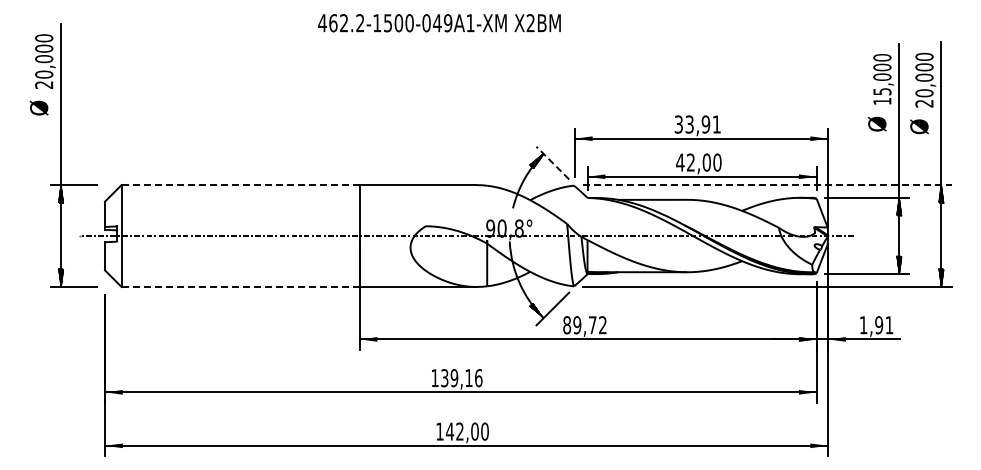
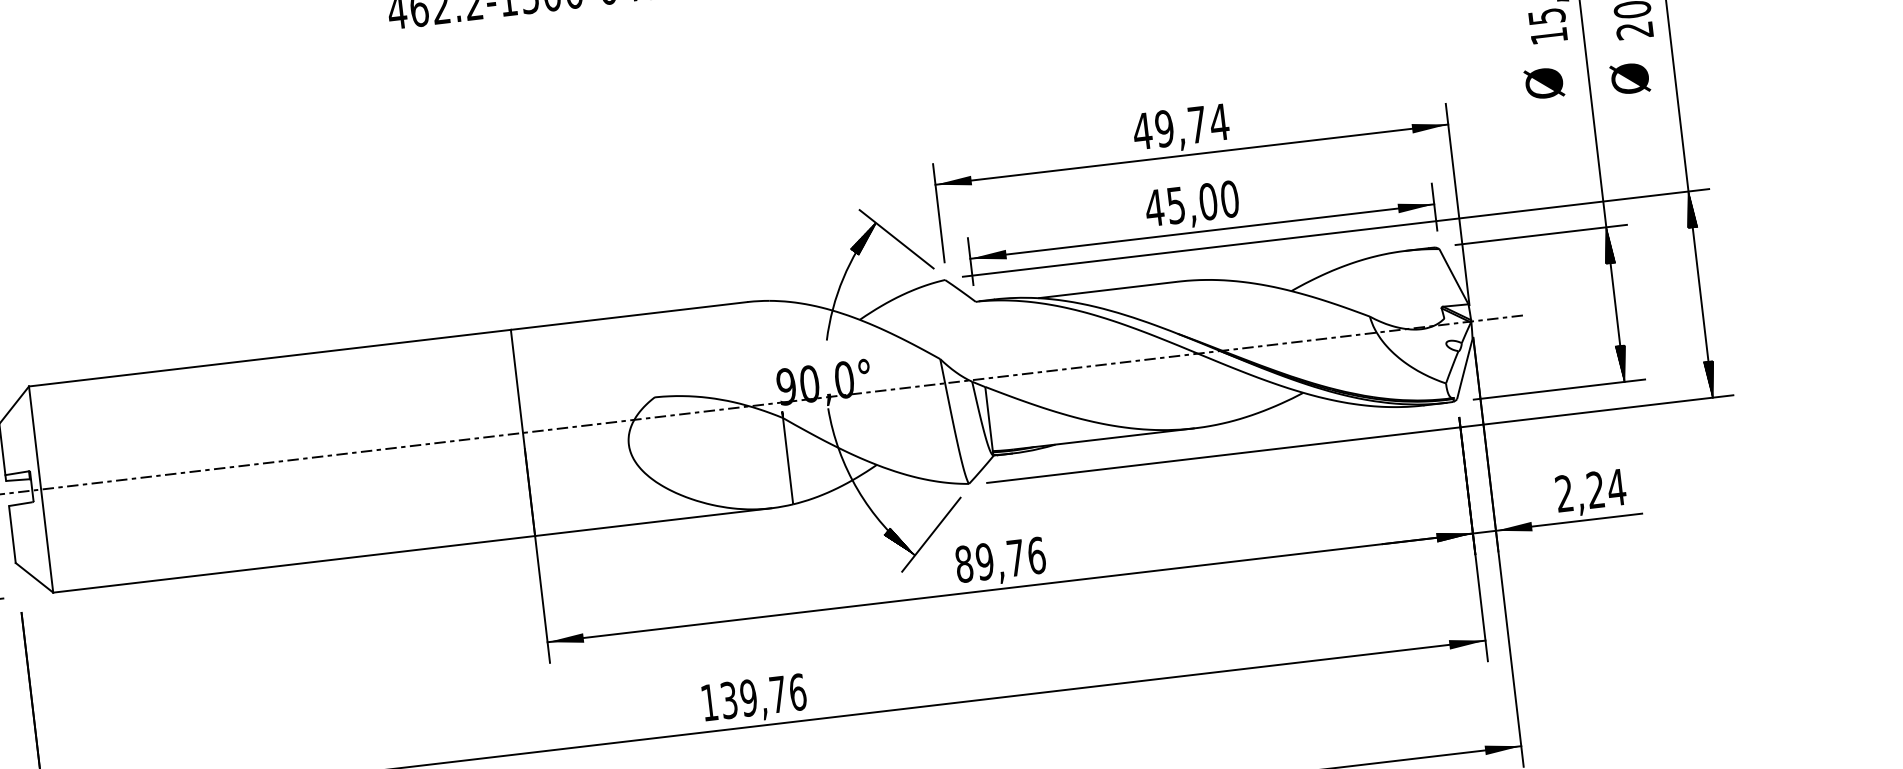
text: (697, 124) -> (1180, 126), 33,91 -> 49,74
line: (552, 162) -> (895, 238), dashed -> solid
text: (690, 162) -> (1175, 205), 42,00 -> 45,00
line: (240, 185) -> (269, 358), dashed -> solid
line: (767, 185) -> (1336, 233), dashed -> solid
text: (518, 228) -> (842, 379), 90,8° -> 90,0°
line: (241, 286) -> (295, 563), dashed -> solid
text: (602, 325) -> (1035, 556), 89,72 -> 89,76
text: (876, 325) -> (1590, 491), 1,91 -> 2,24
text: (468, 377) -> (777, 693), 139,16 -> 139,76

